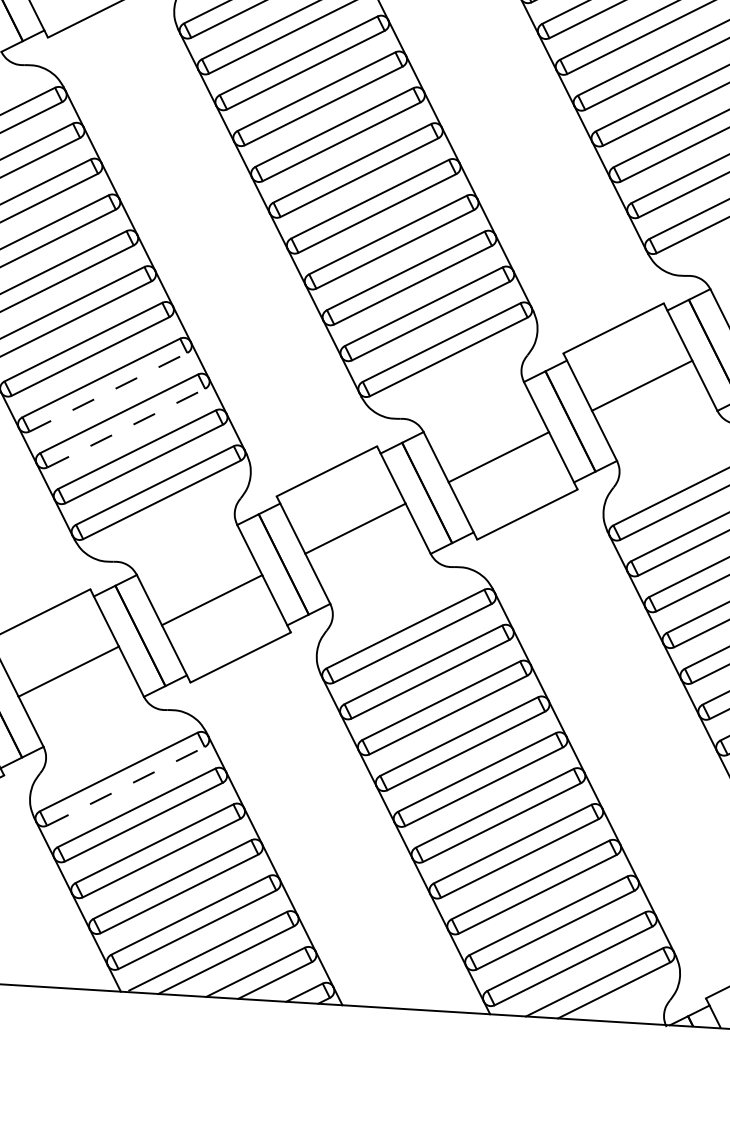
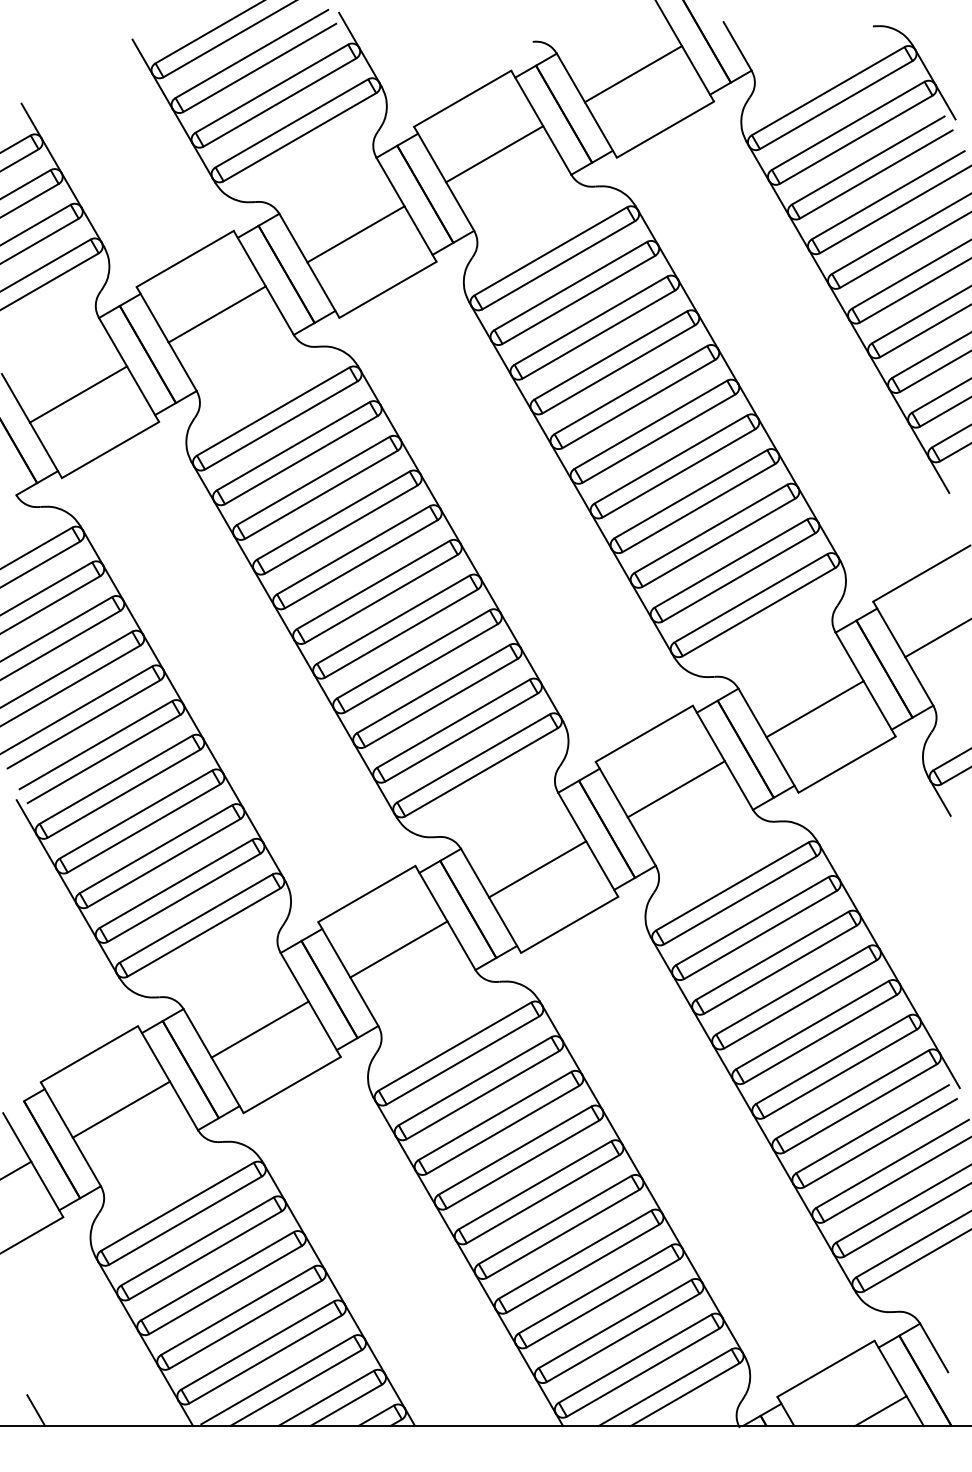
line: (108, 392) -> (144, 828), dashed -> solid
line: (126, 427) -> (164, 862), dashed -> solid
line: (125, 786) -> (185, 1220), dashed -> solid

